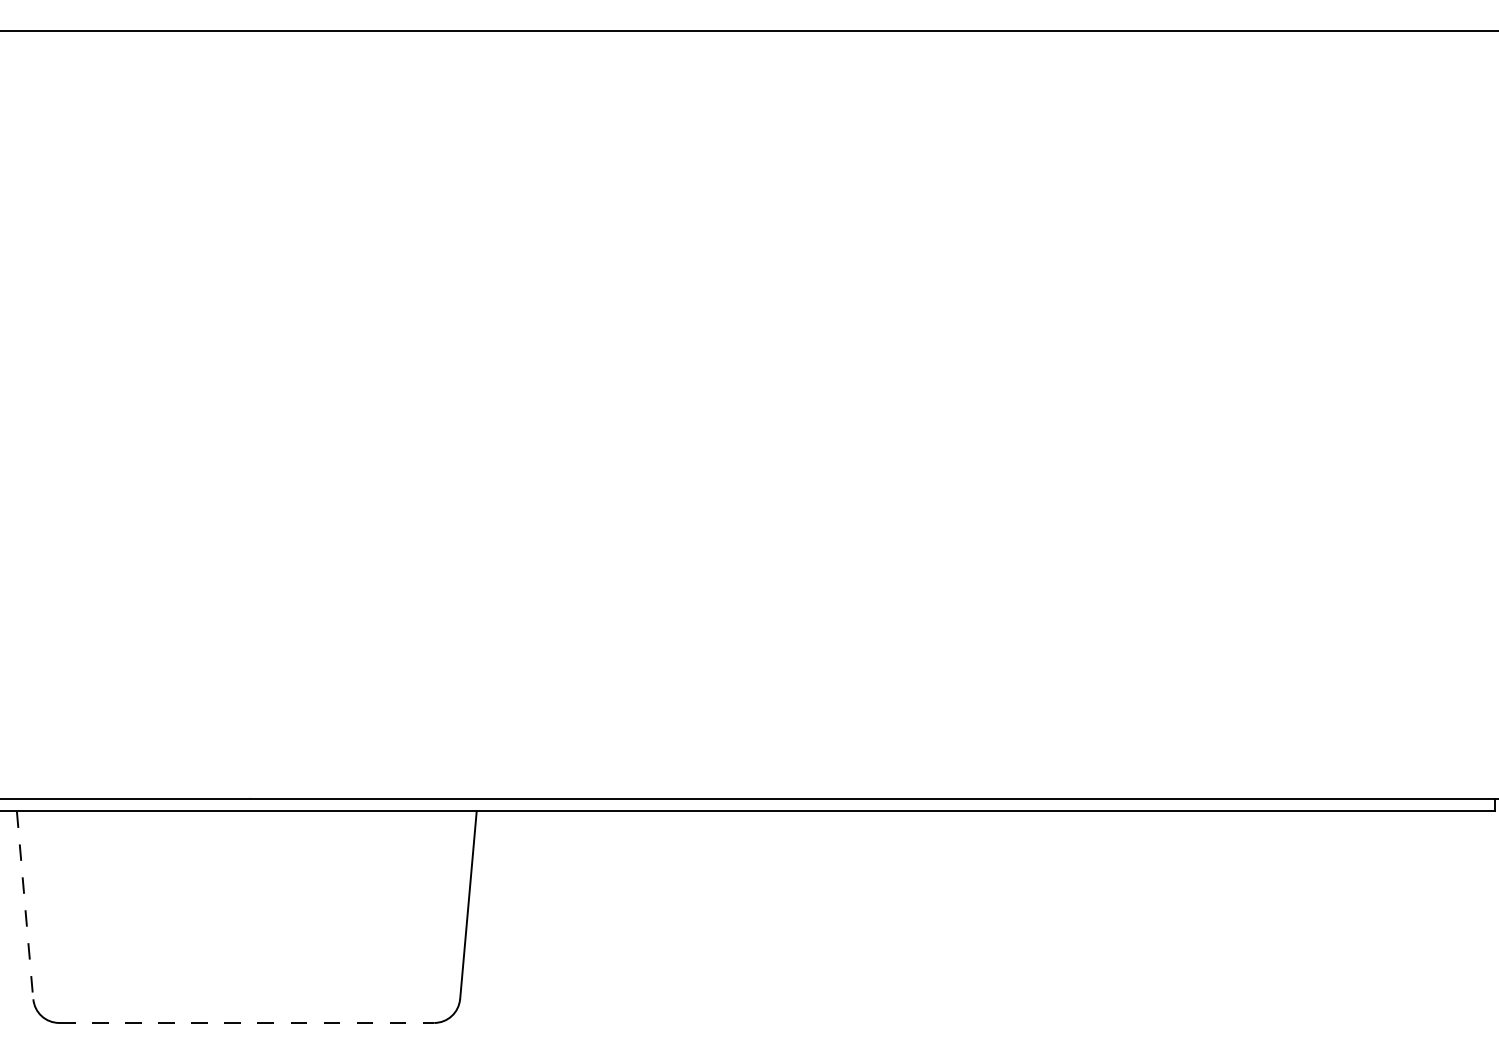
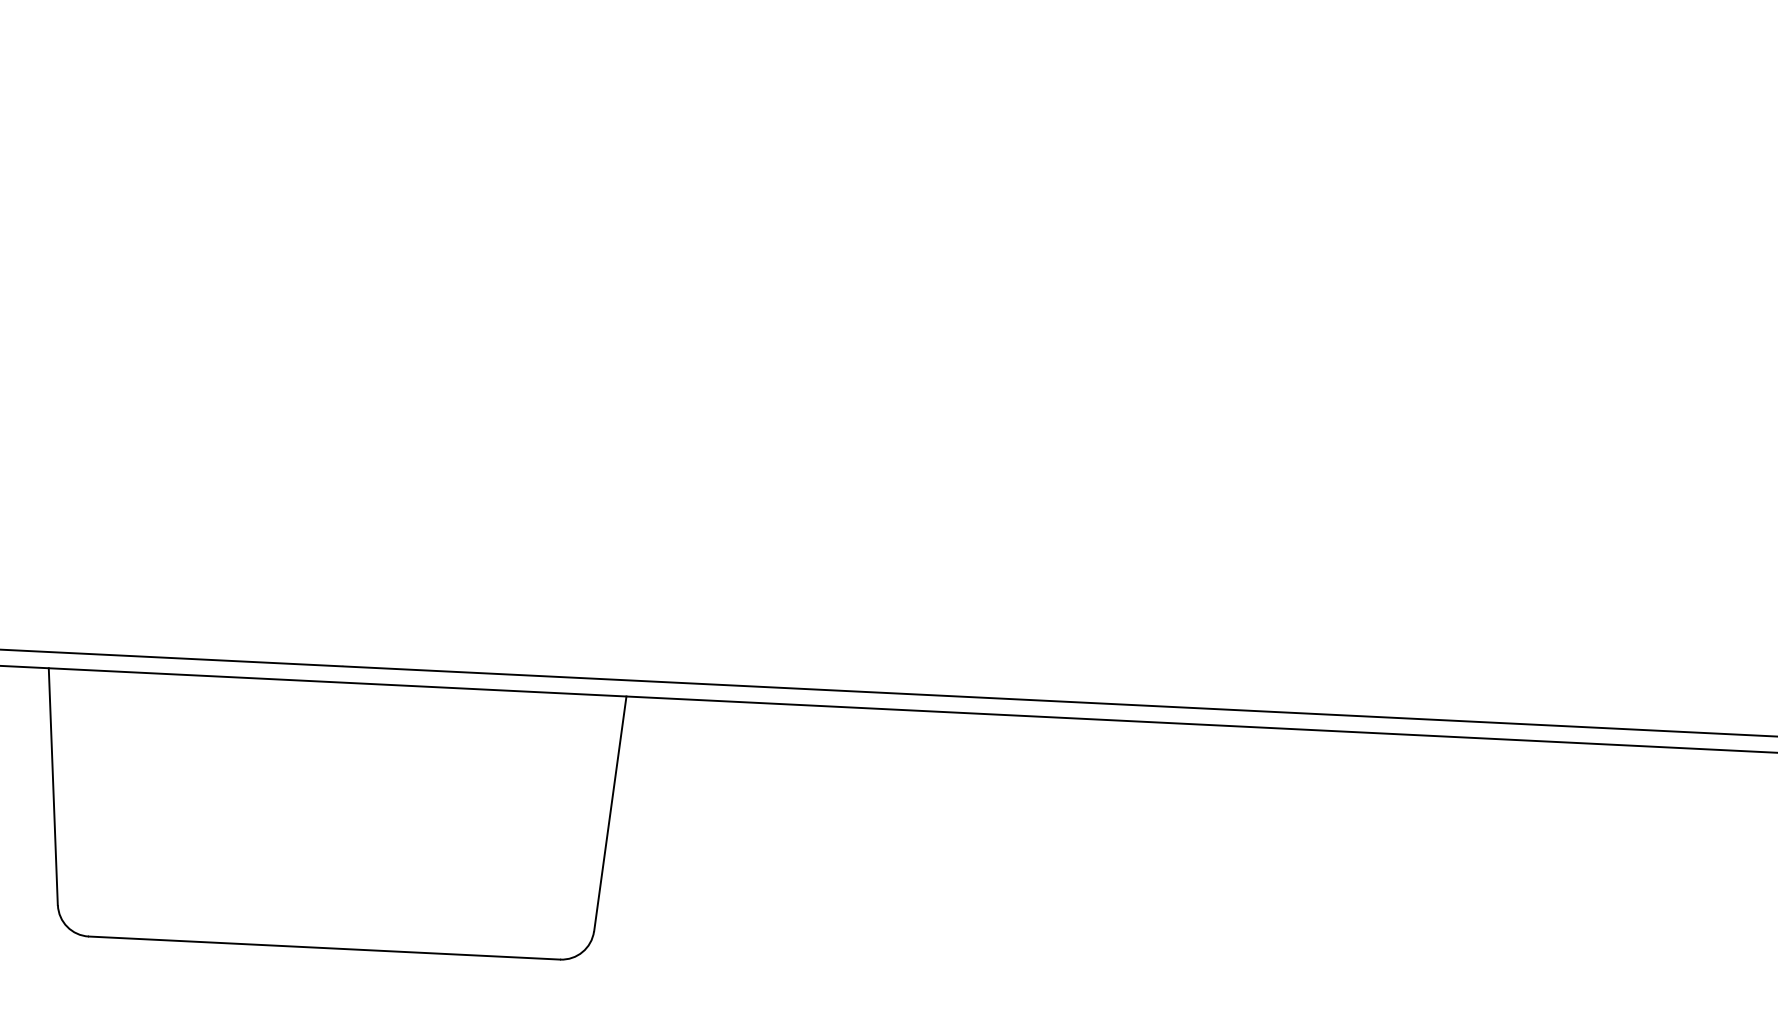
line: (25, 905) -> (53, 786), dashed -> solid
line: (246, 1022) -> (324, 947), dashed -> solid

